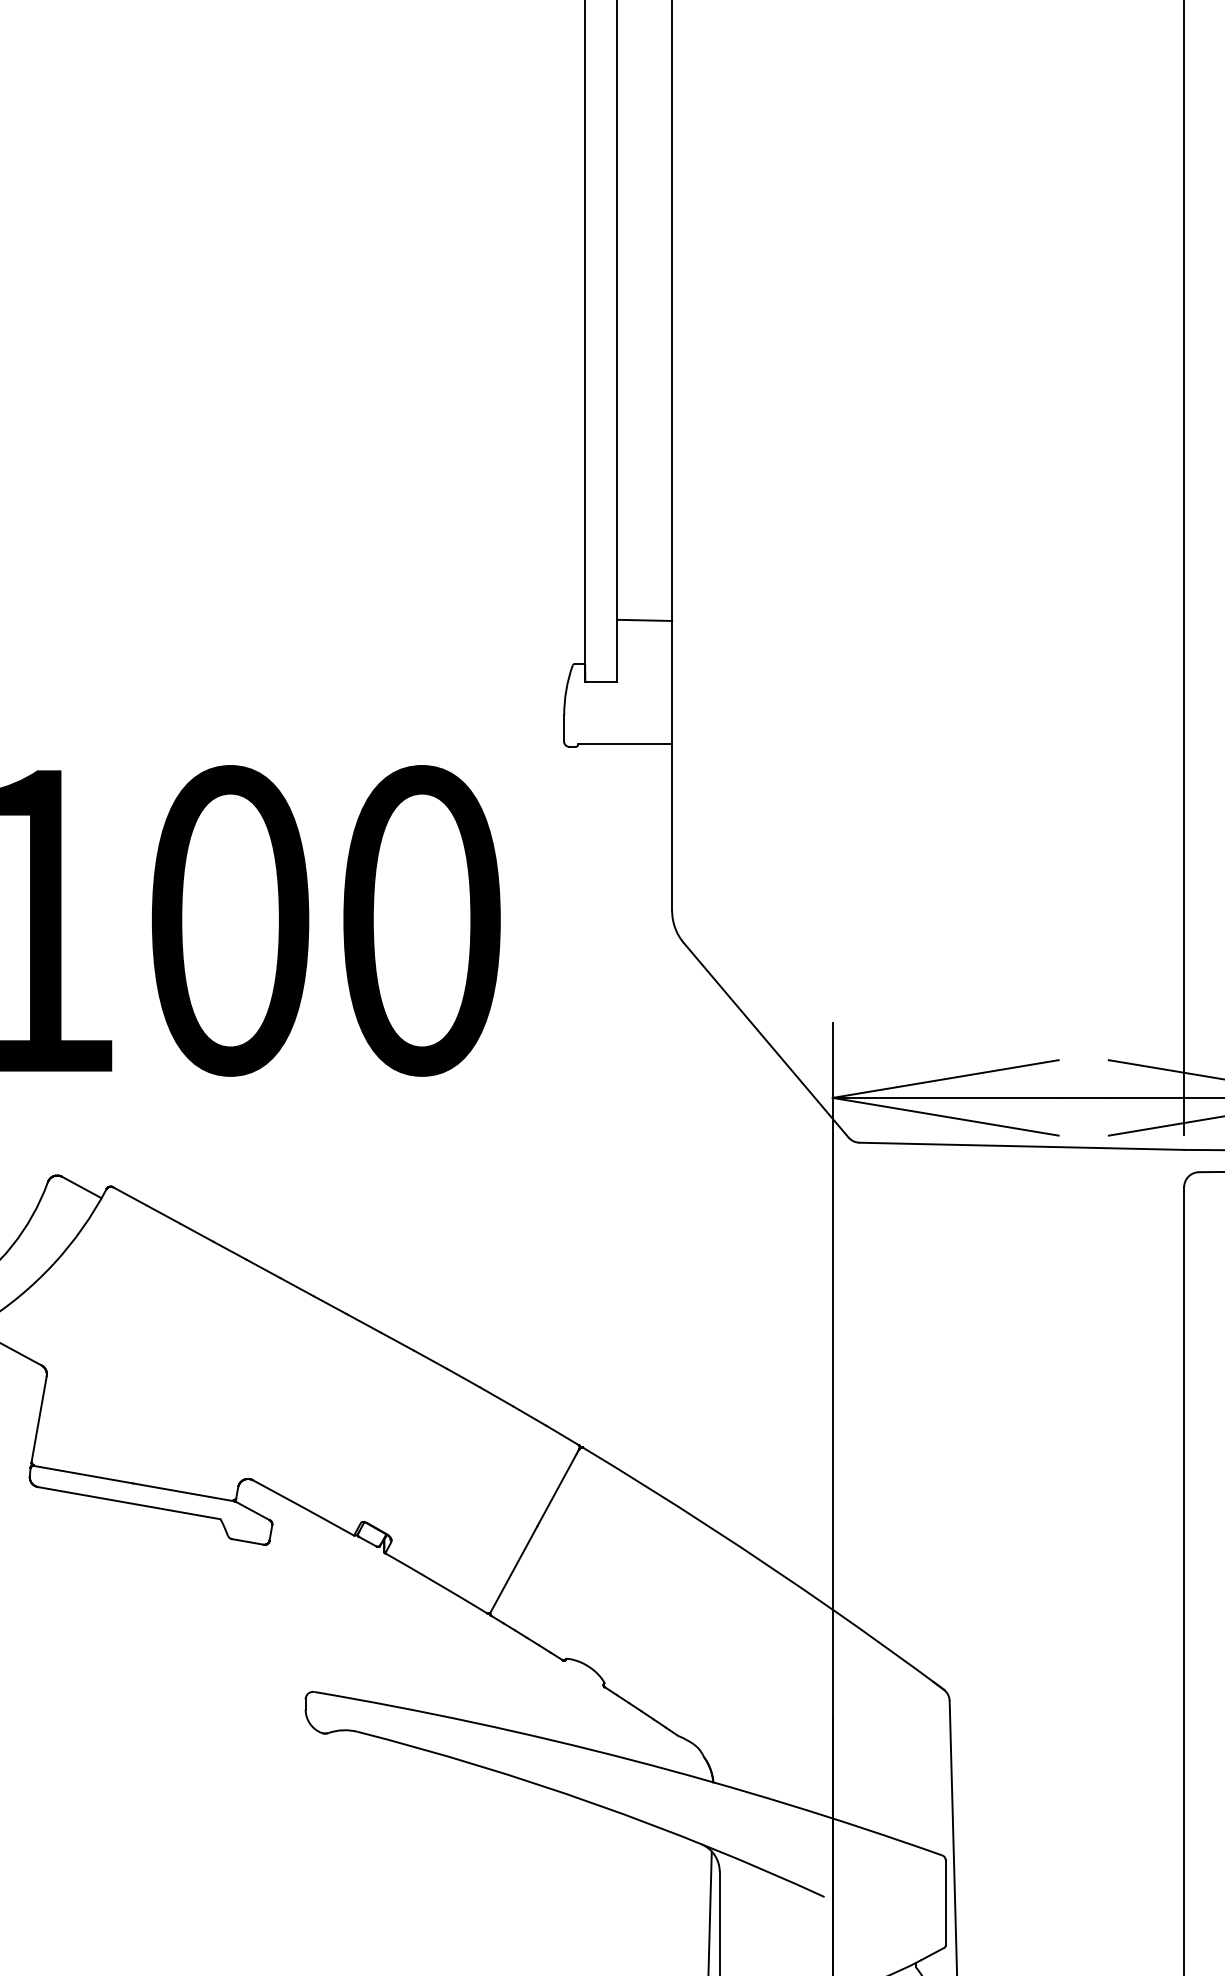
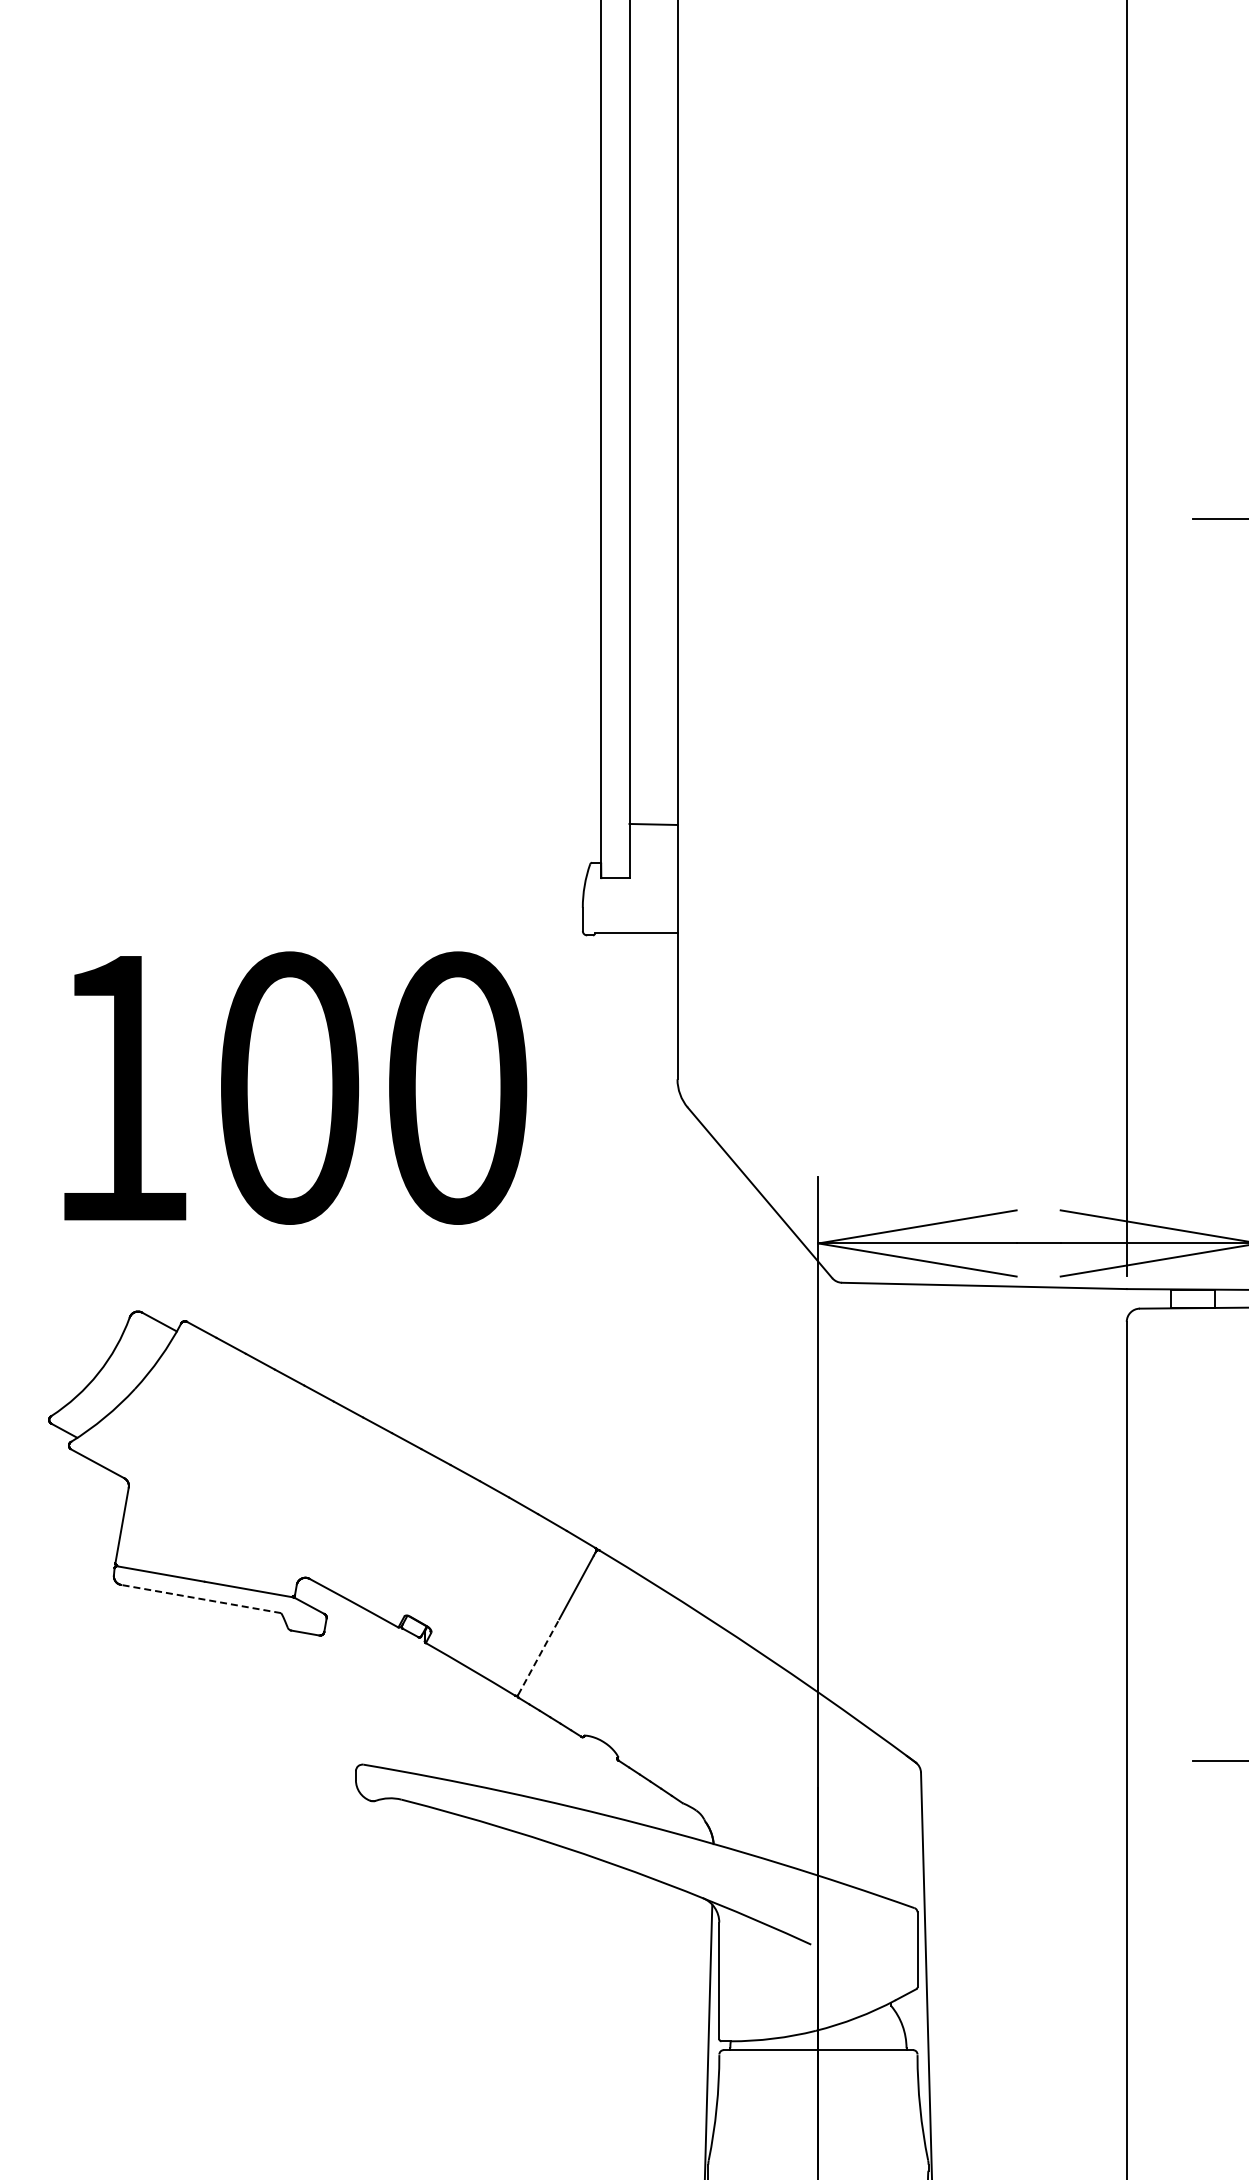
line: (128, 1502) -> (200, 1598), solid -> dashed
line: (513, 1568) -> (538, 1656), solid -> dashed

